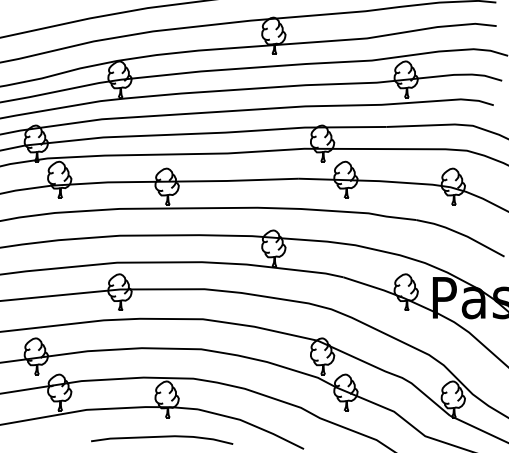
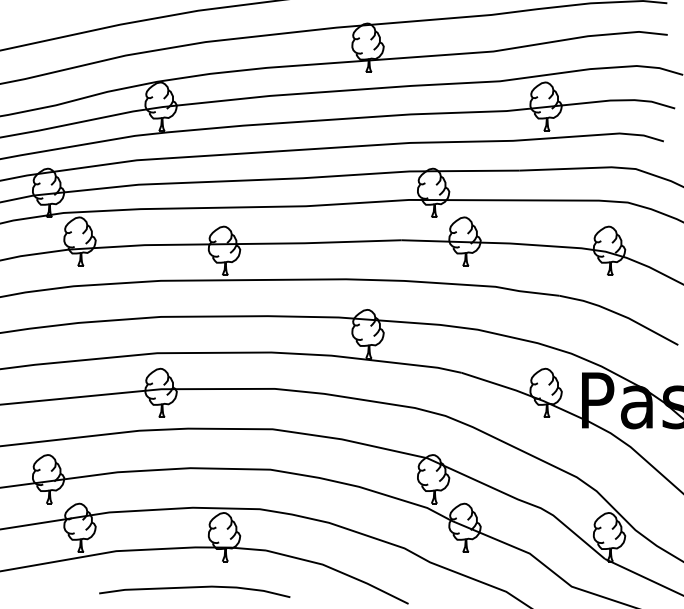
curve: (161, 437) -> (194, 588), moved

